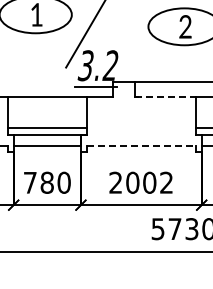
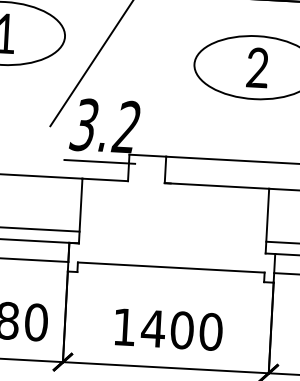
line: (165, 97) -> (217, 186), dashed -> solid
line: (141, 146) -> (171, 267), dashed -> solid
text: (141, 182) -> (168, 329), 2002 -> 1400

